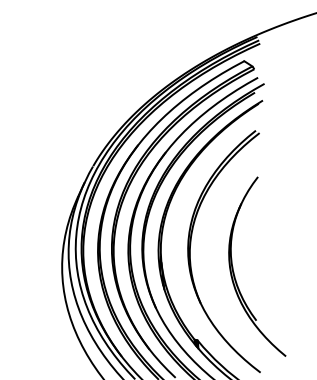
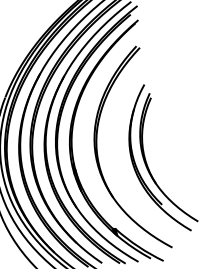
part: (247, 272) -> (148, 165), added

